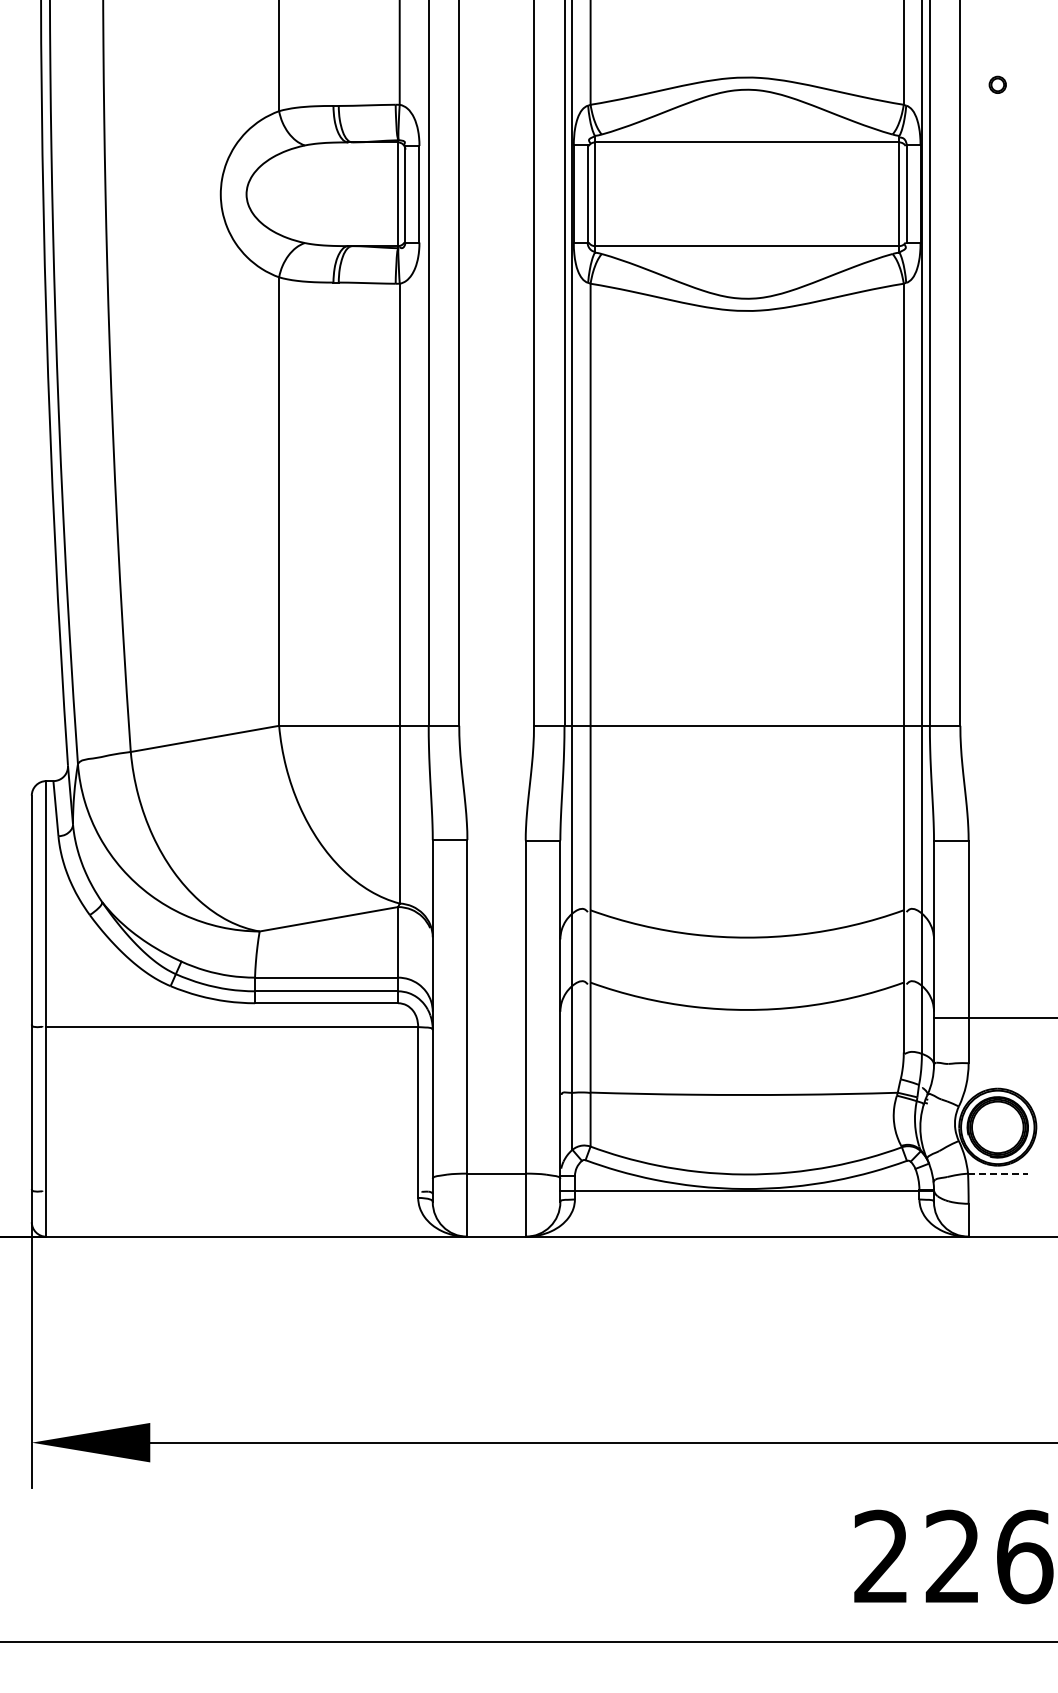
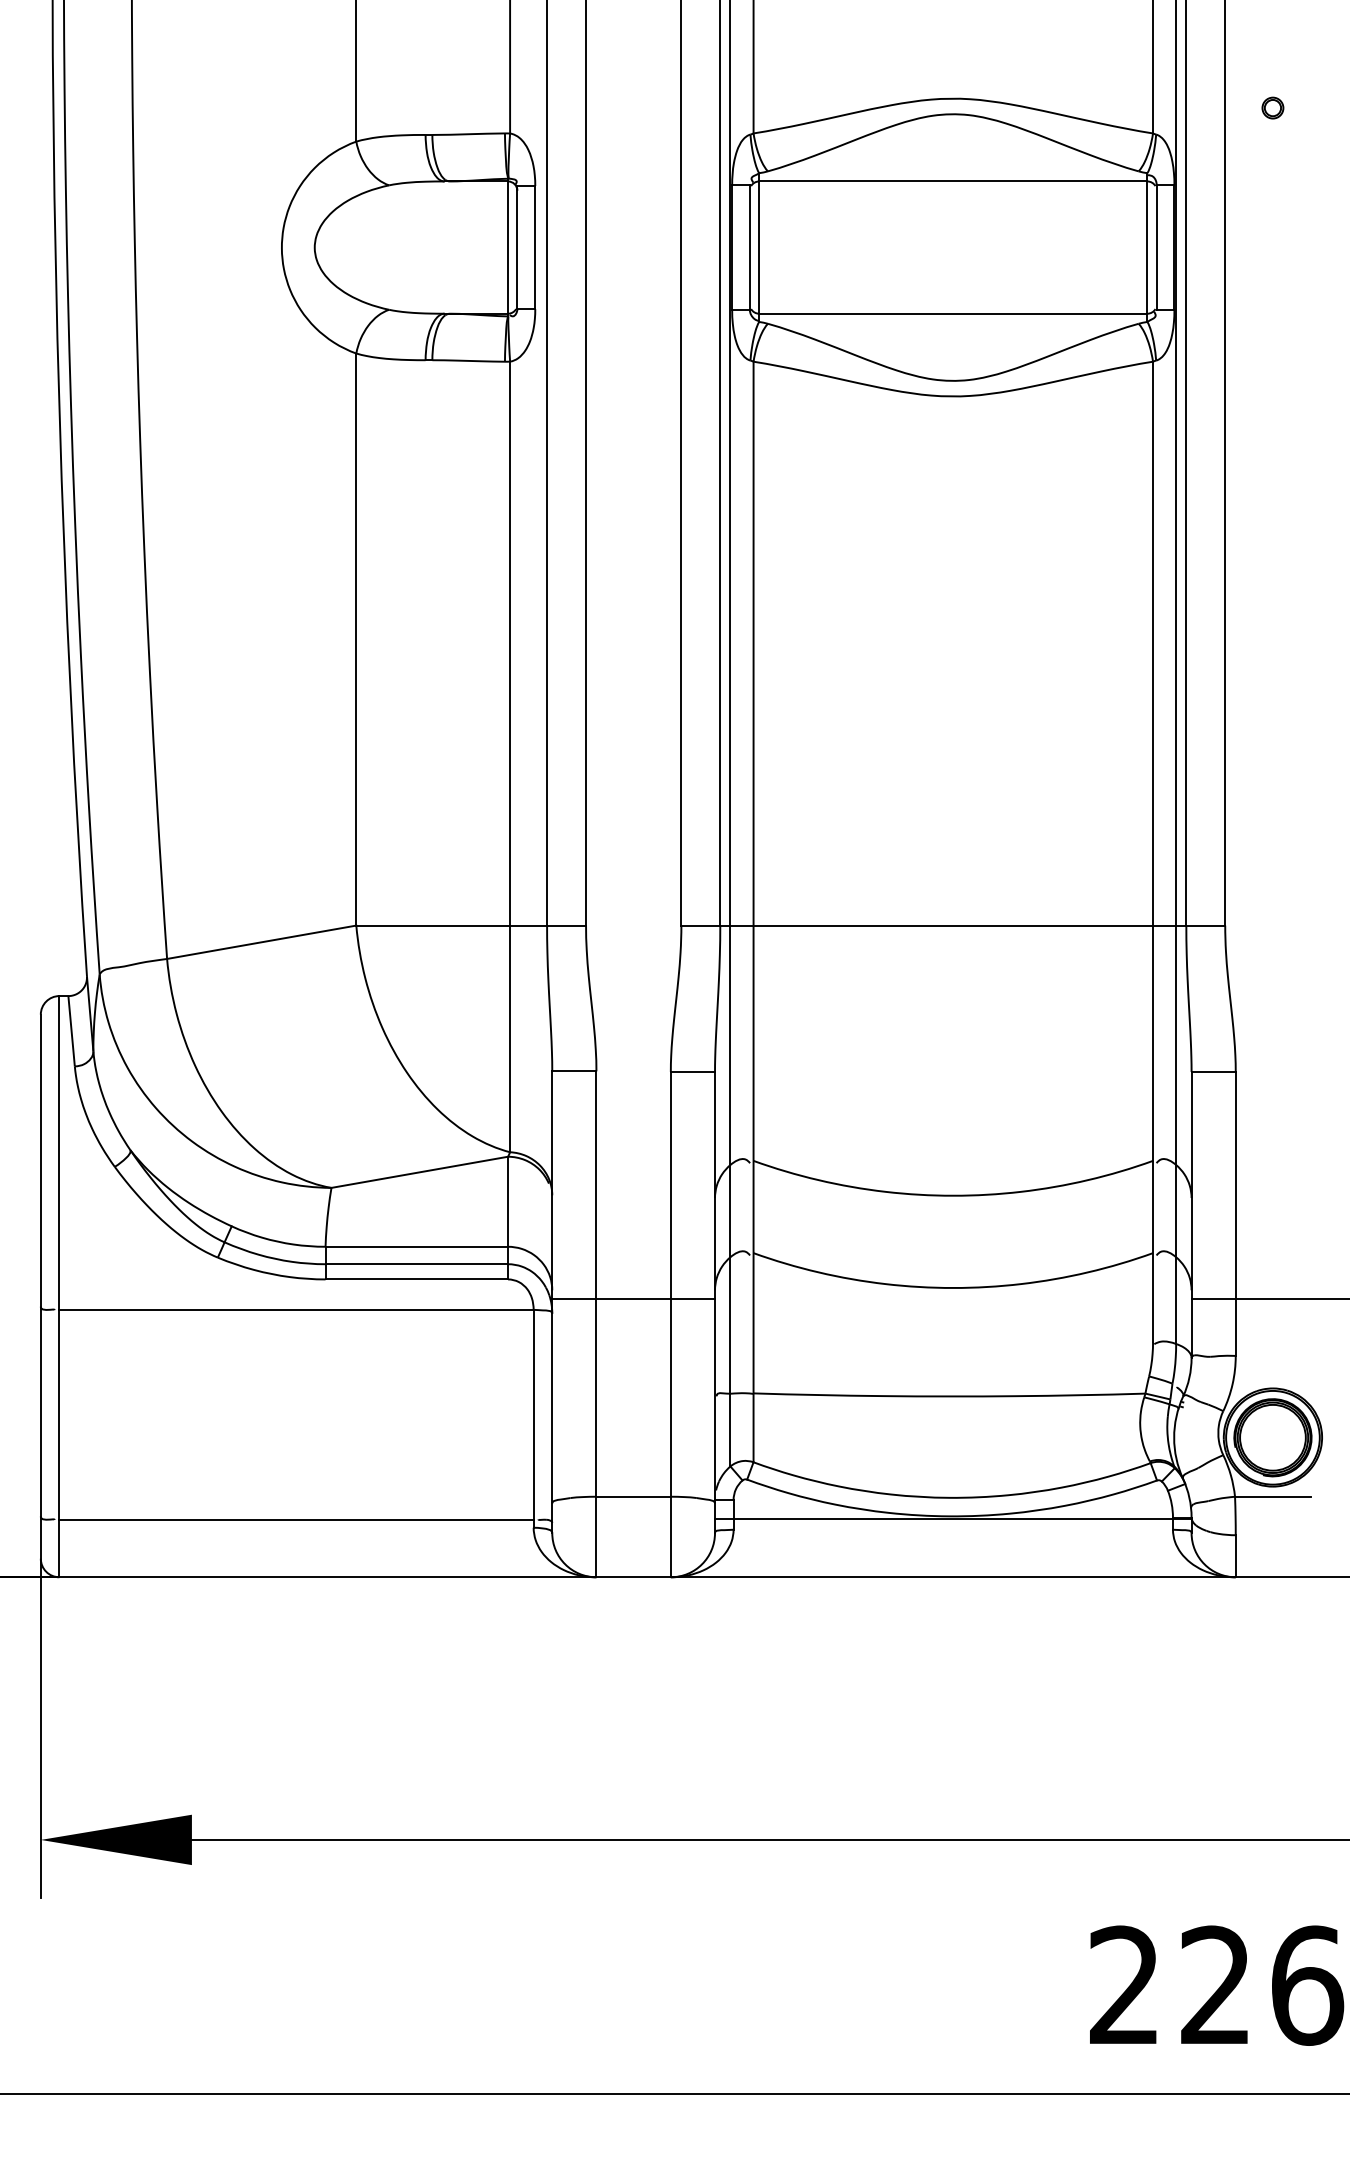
line: (496, 1018) -> (633, 1298), added
line: (997, 1173) -> (1272, 1496), dashed -> solid
line: (232, 1191) -> (296, 1519), added

